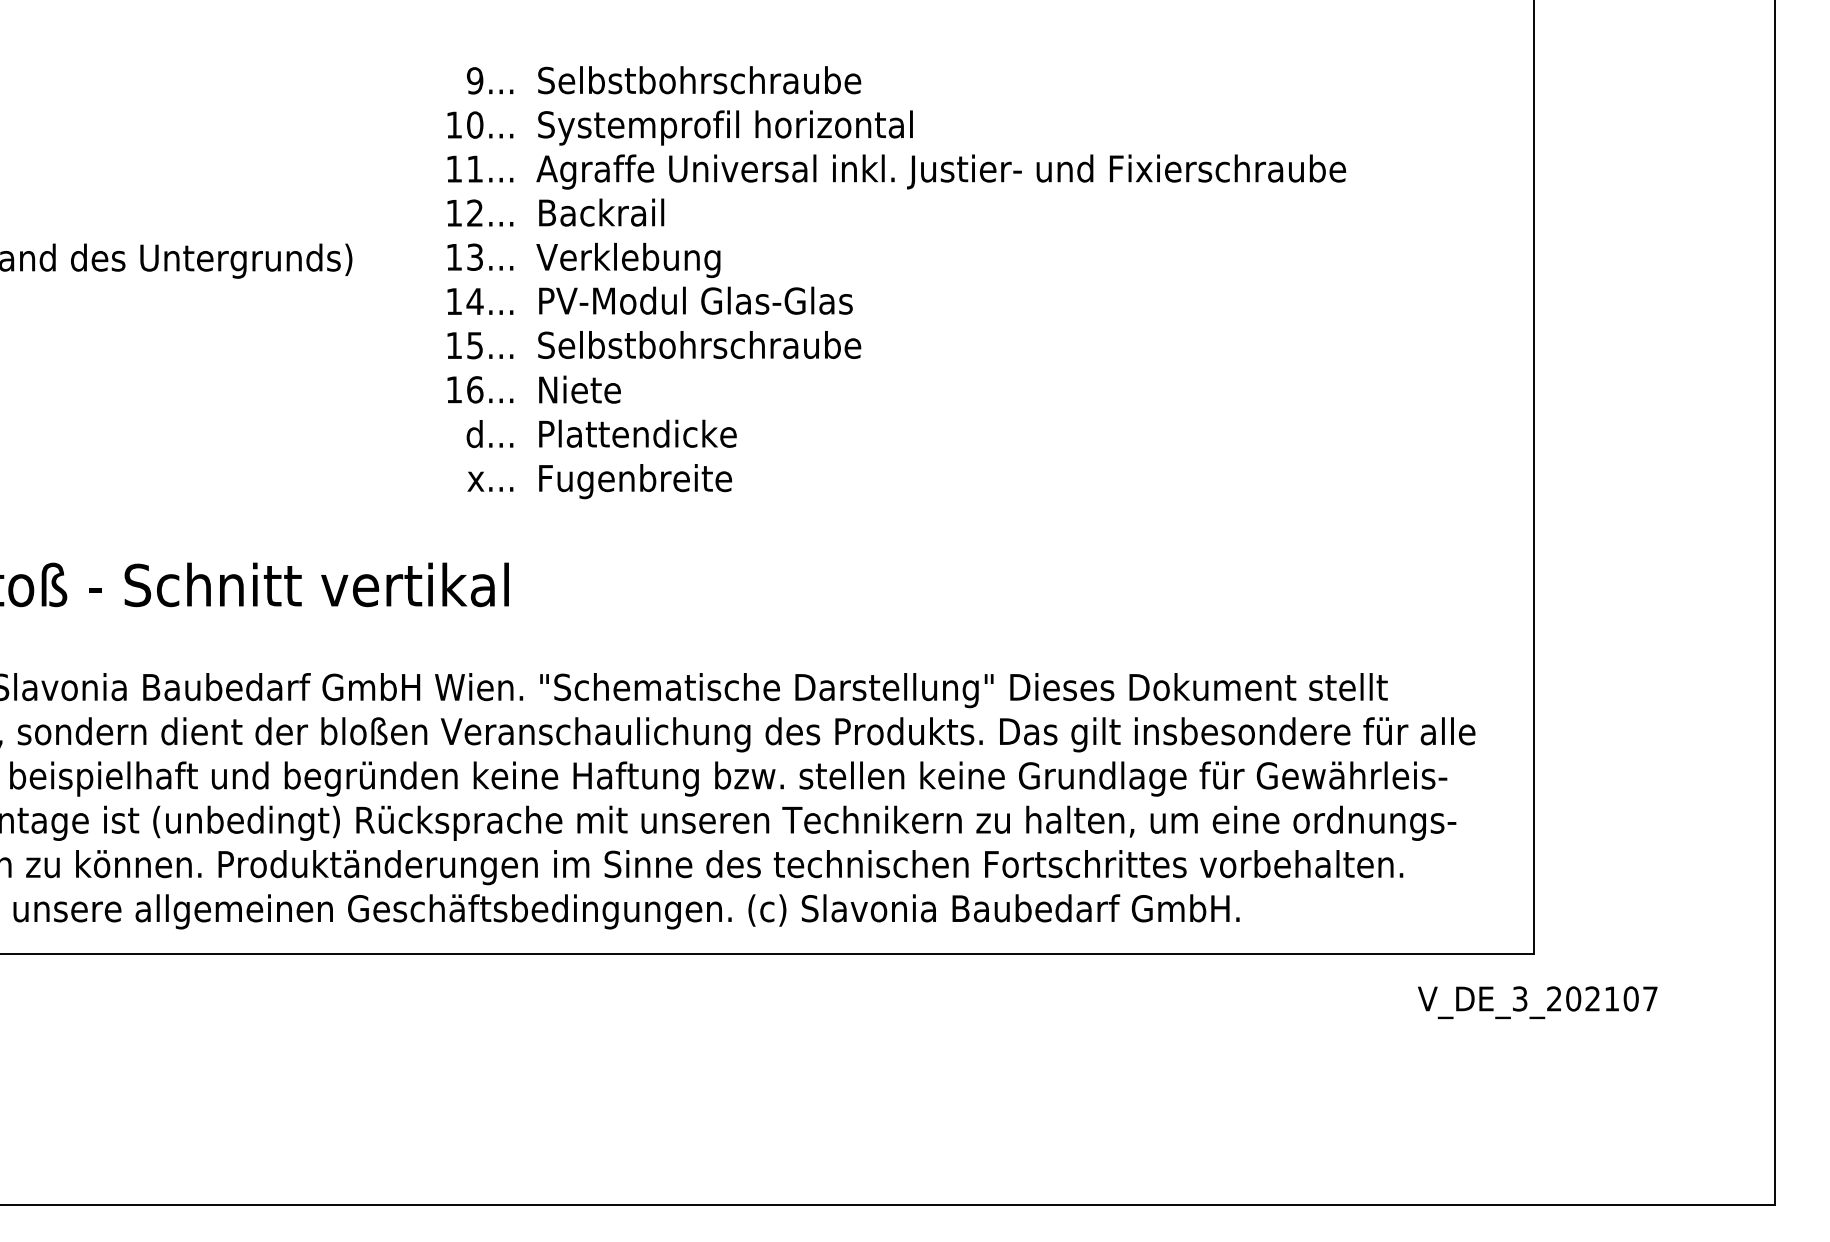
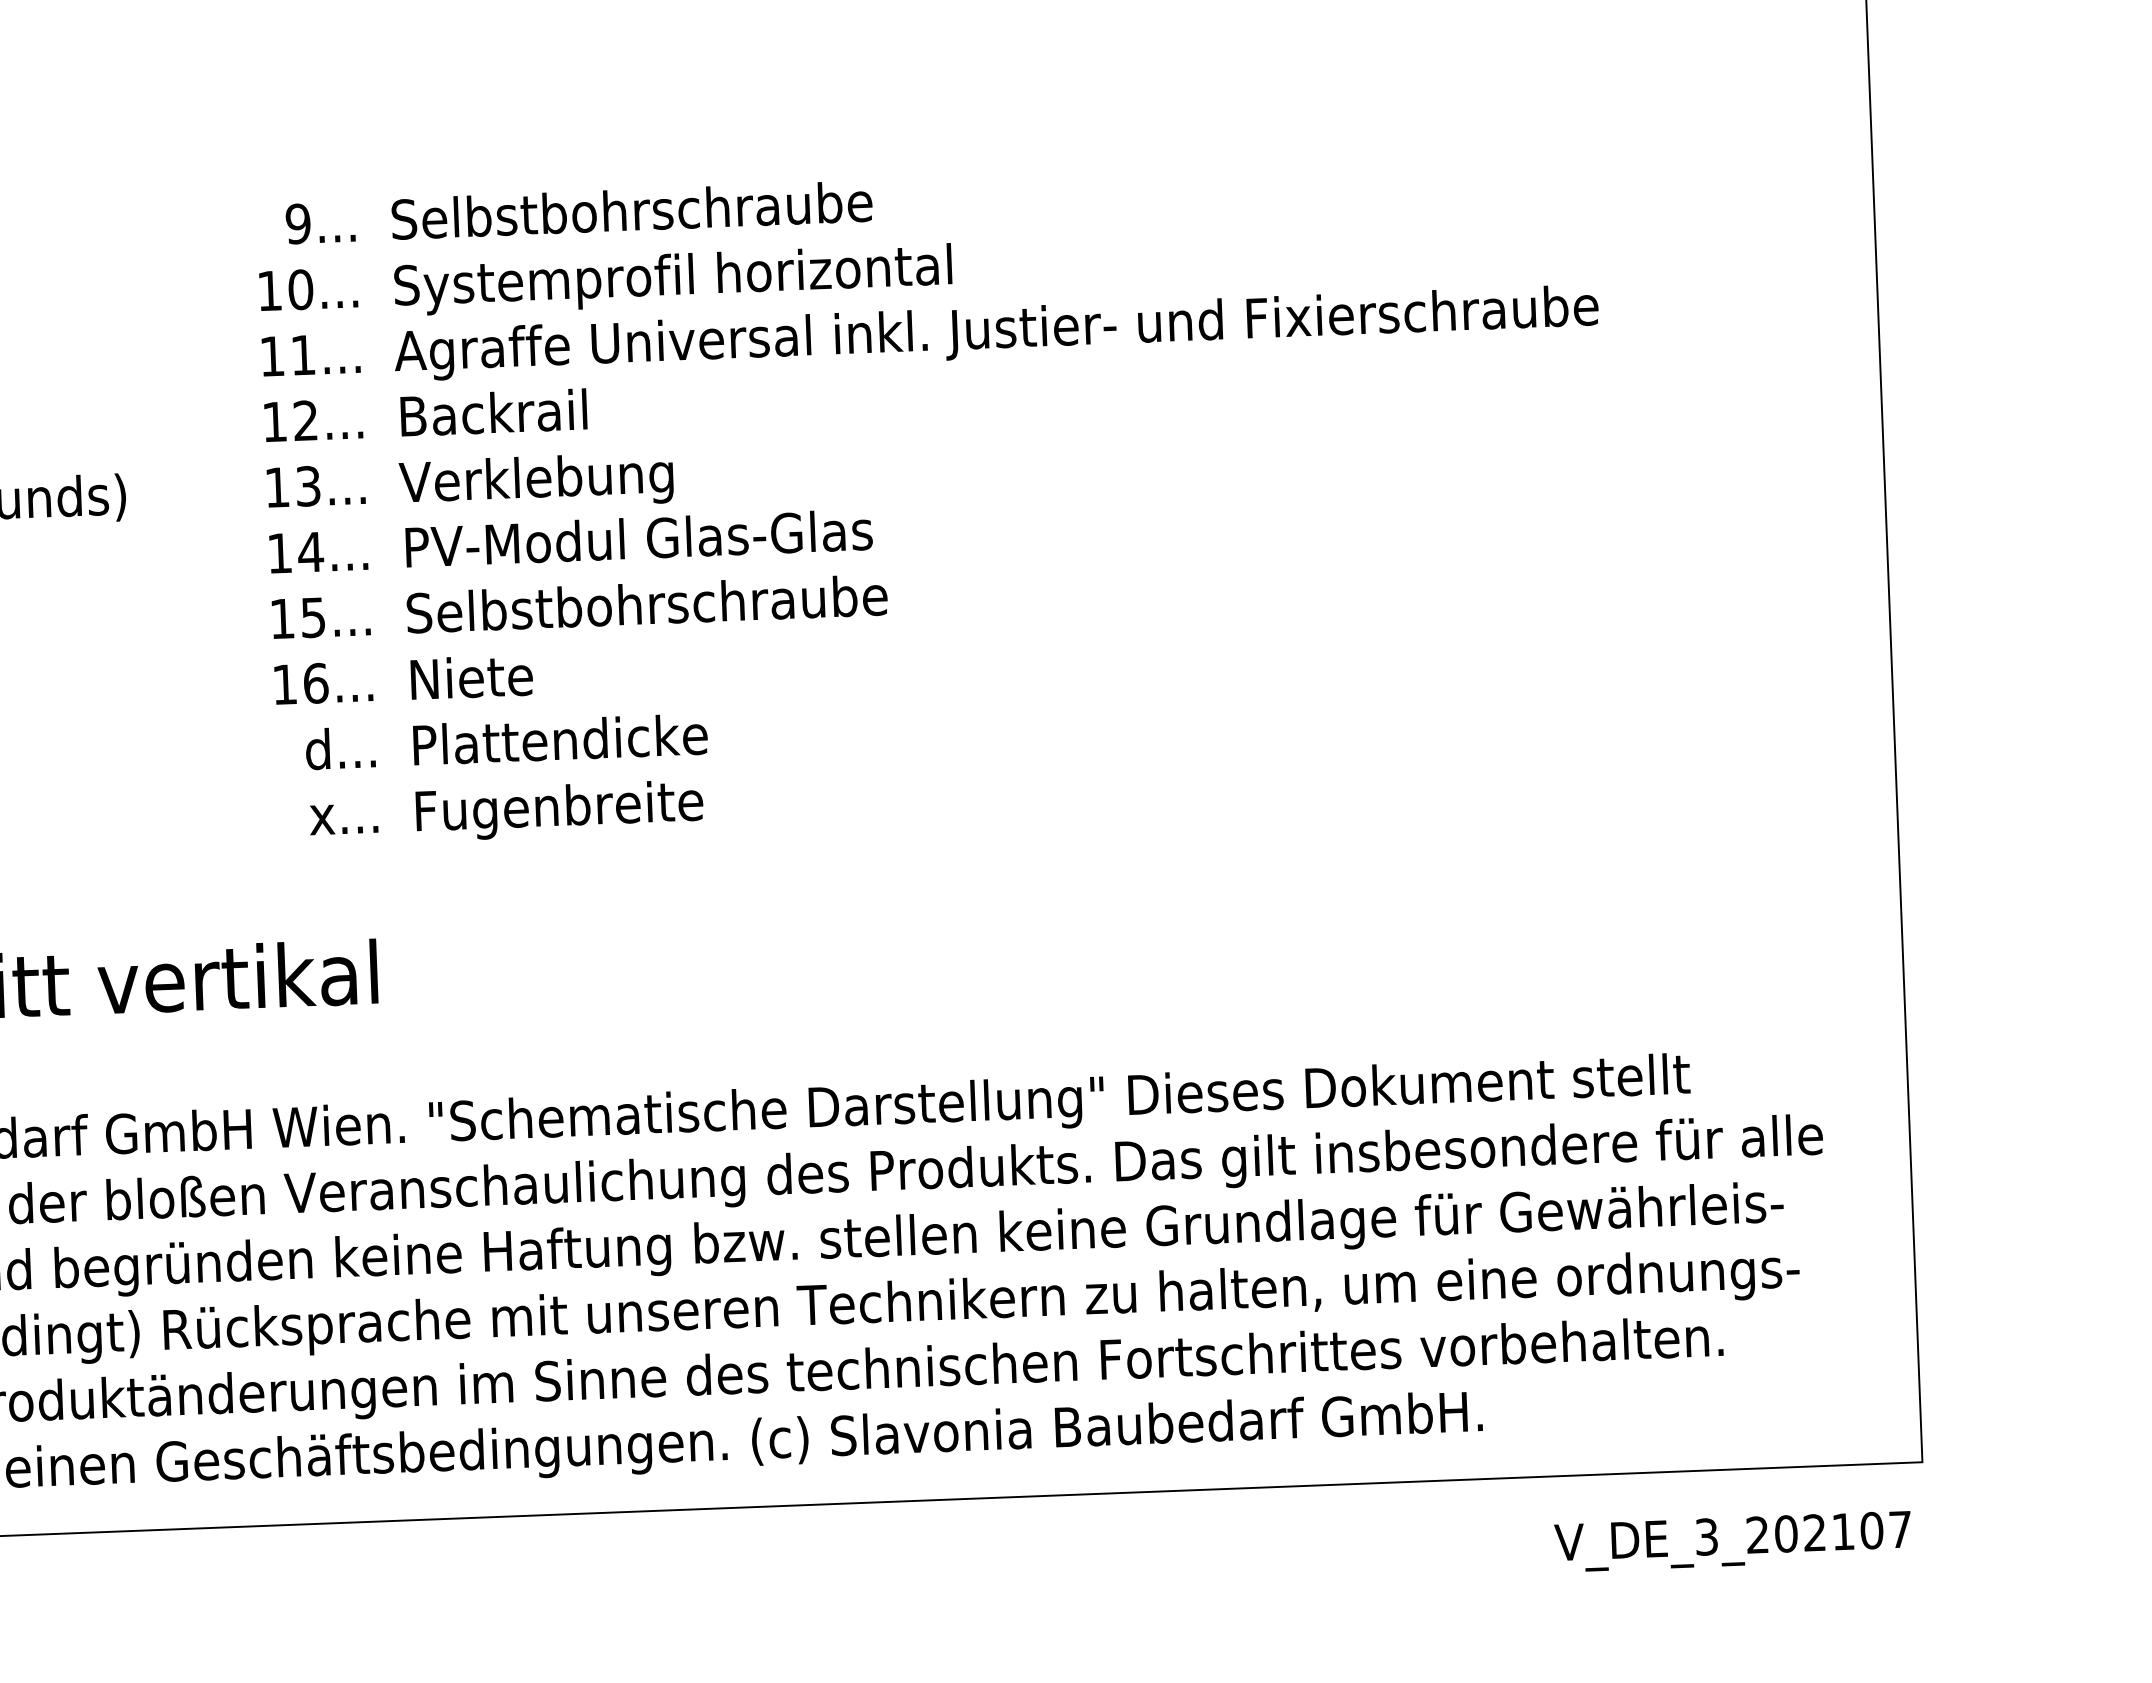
text: (1537, 1002) -> (1732, 1541), moved

